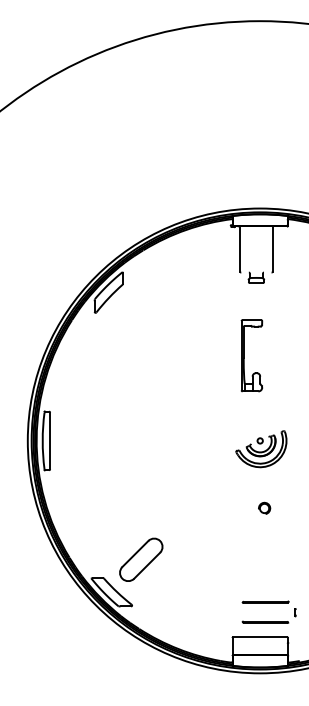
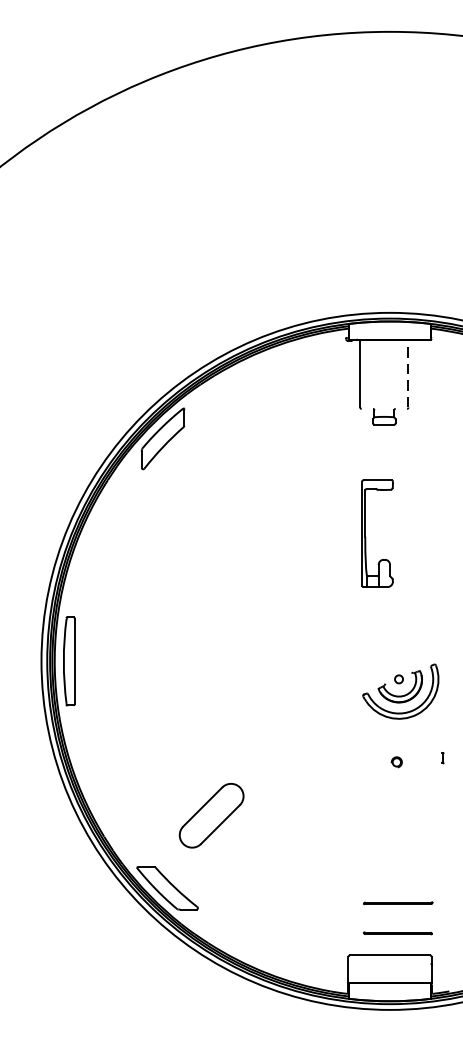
line: (272, 249) -> (408, 374), solid -> dashed
part: (261, 449) -> (400, 692), moved
part: (264, 507) -> (396, 761), size x0.6
part: (141, 559) -> (212, 815), moved
part: (295, 612) -> (442, 758), moved

